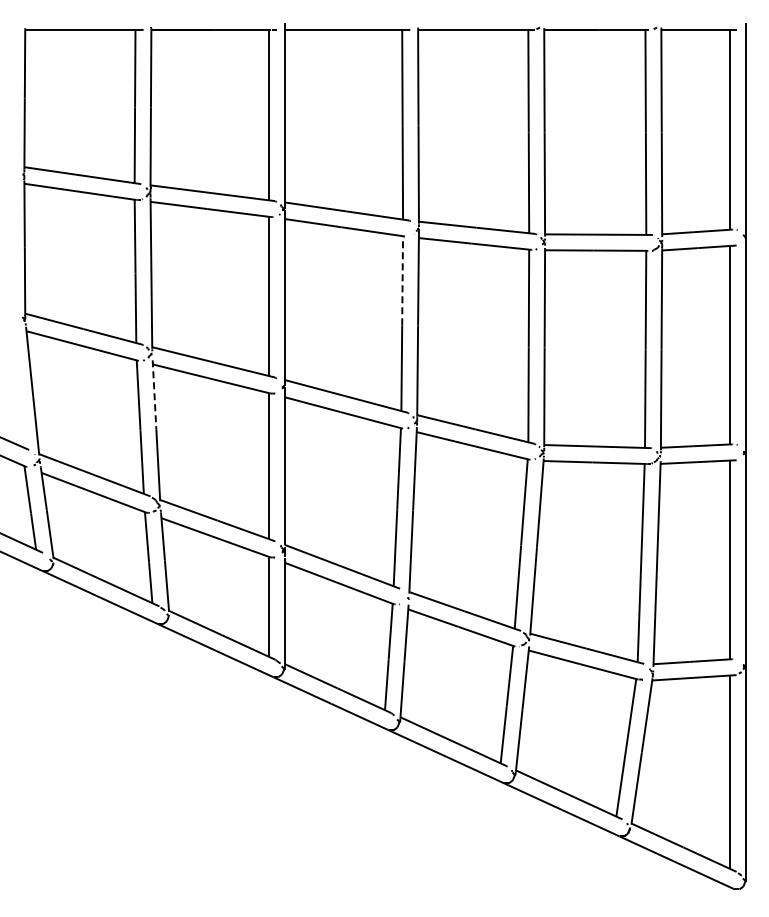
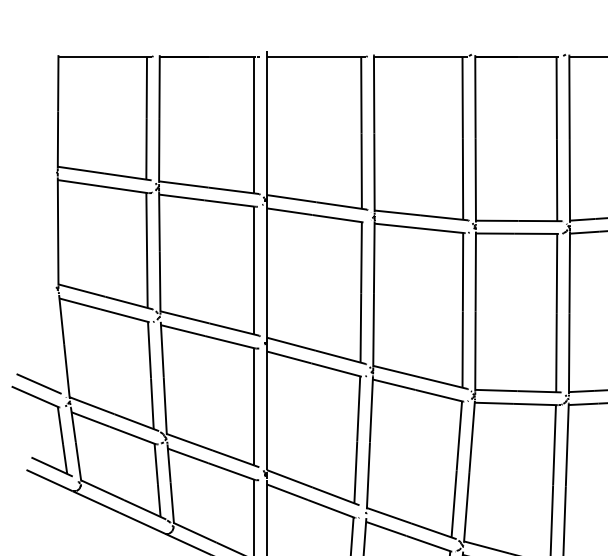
line: (402, 280) -> (361, 257), dashed -> solid
line: (154, 394) -> (162, 349), dashed -> solid

